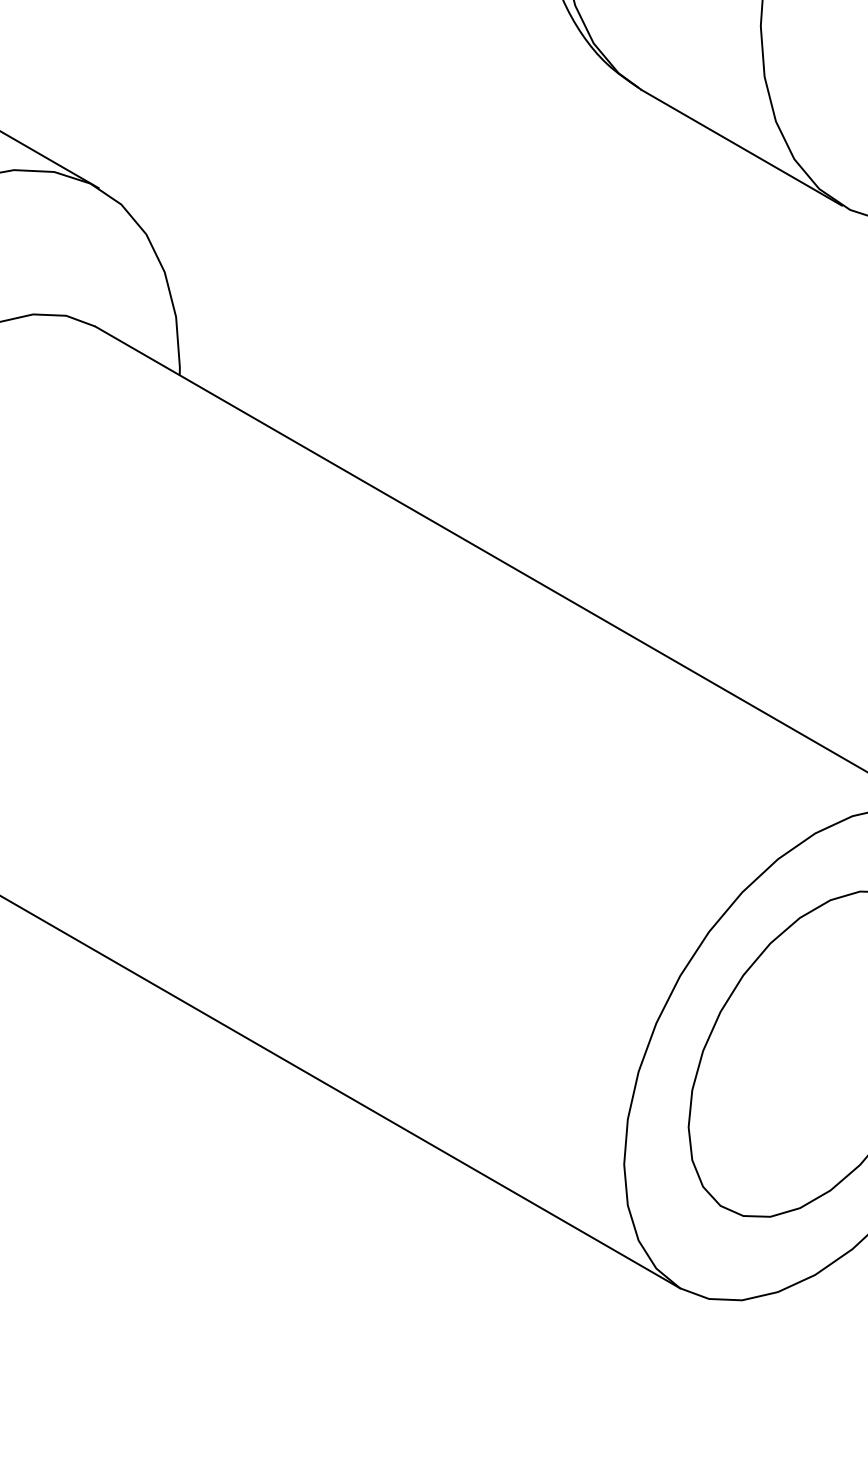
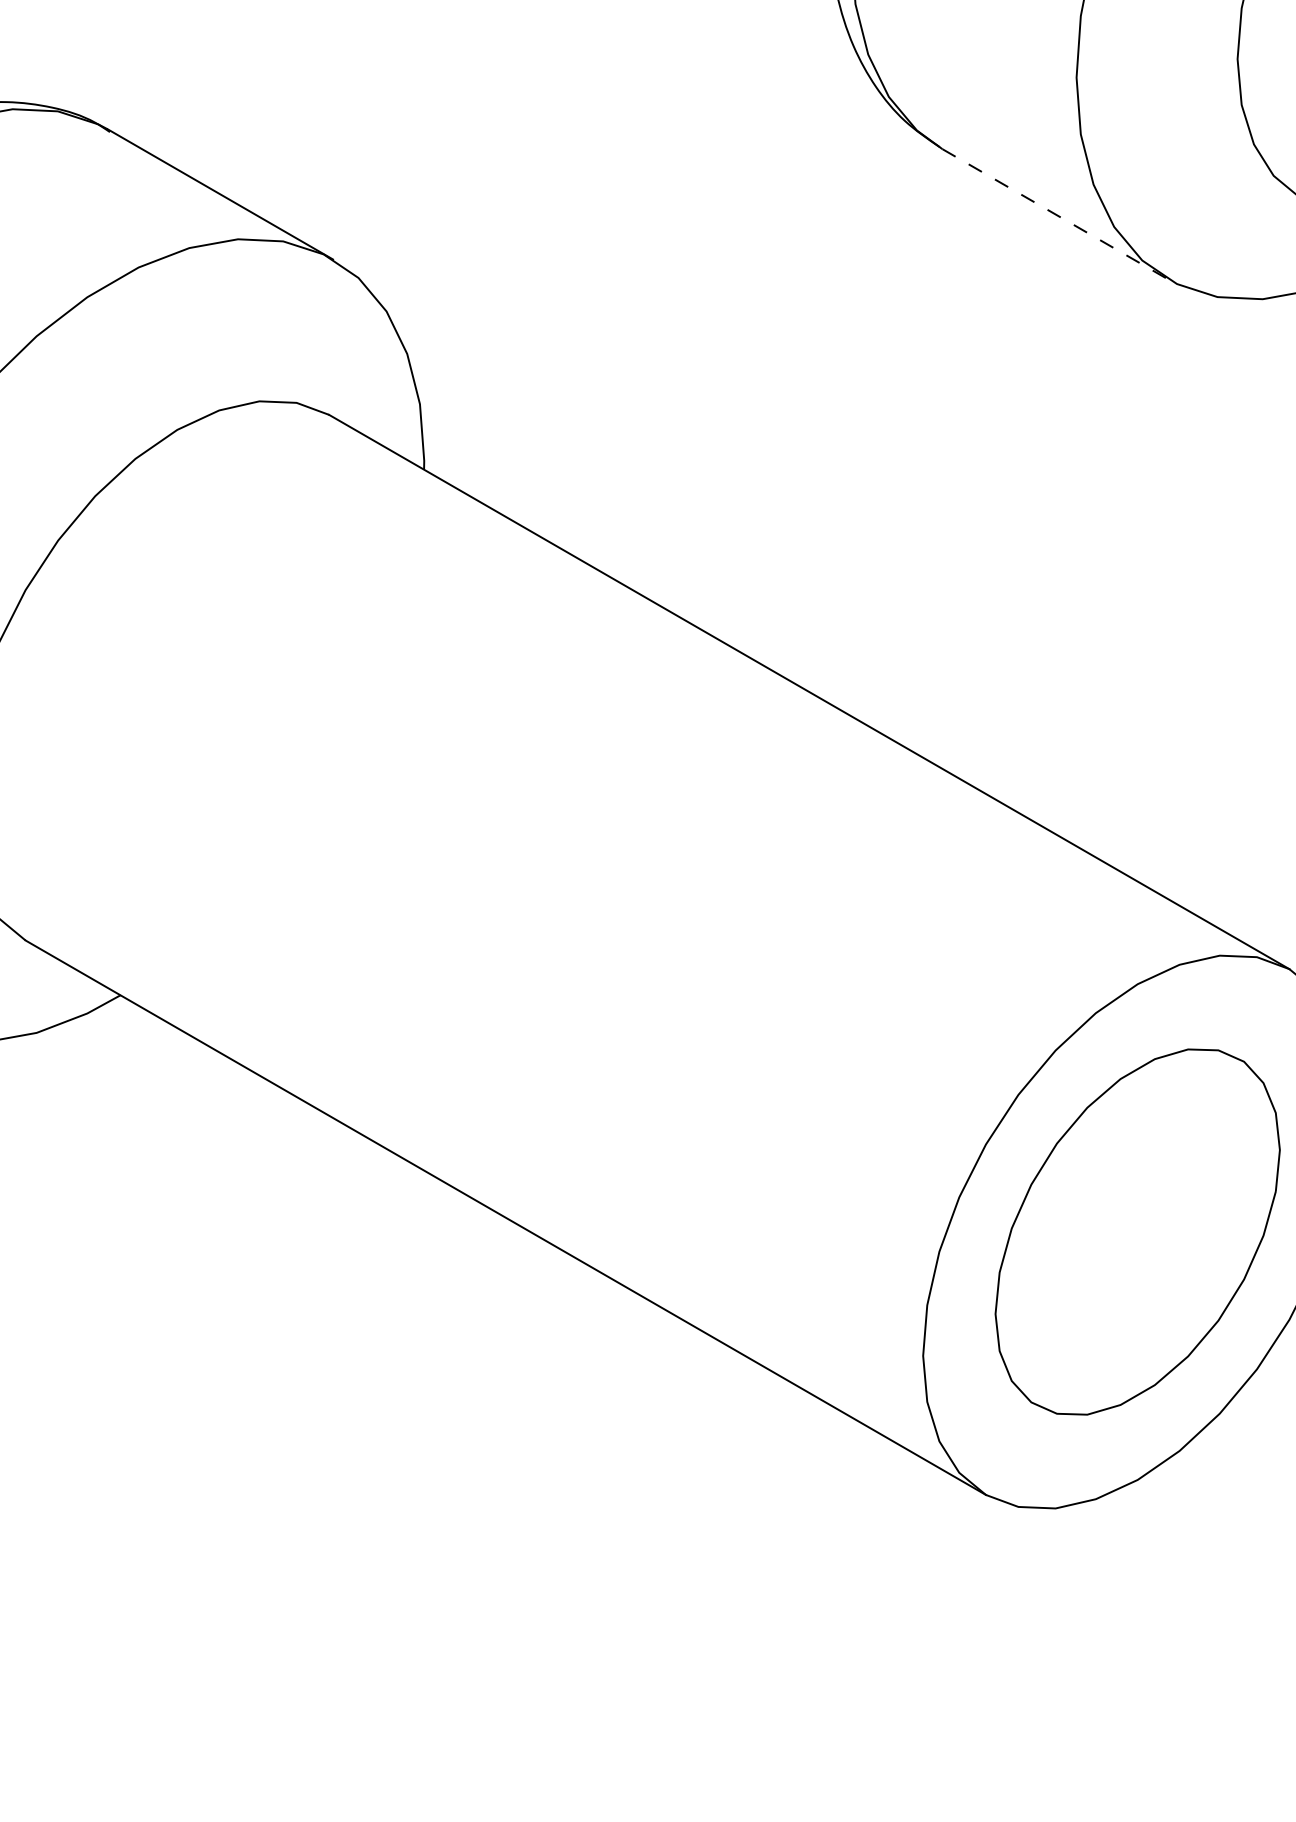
line: (742, 148) -> (1055, 214), solid -> dashed

